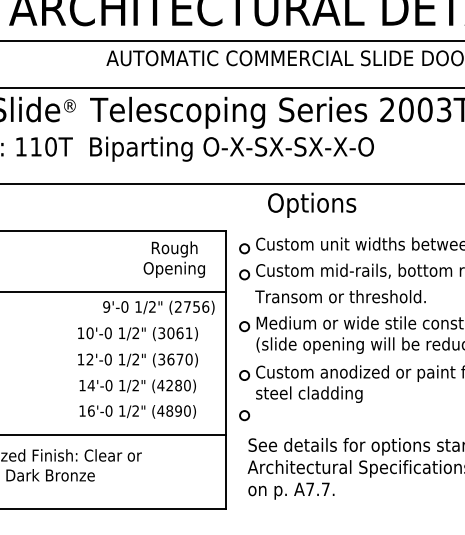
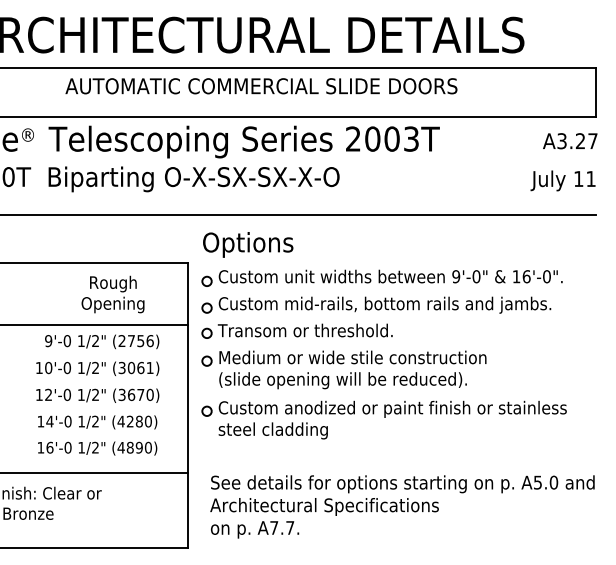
text: (312, 204) -> (248, 244), moved
text: (173, 259) -> (112, 294), moved
text: (159, 307) -> (102, 341), moved
circle: (244, 414) -> (206, 332), moved

